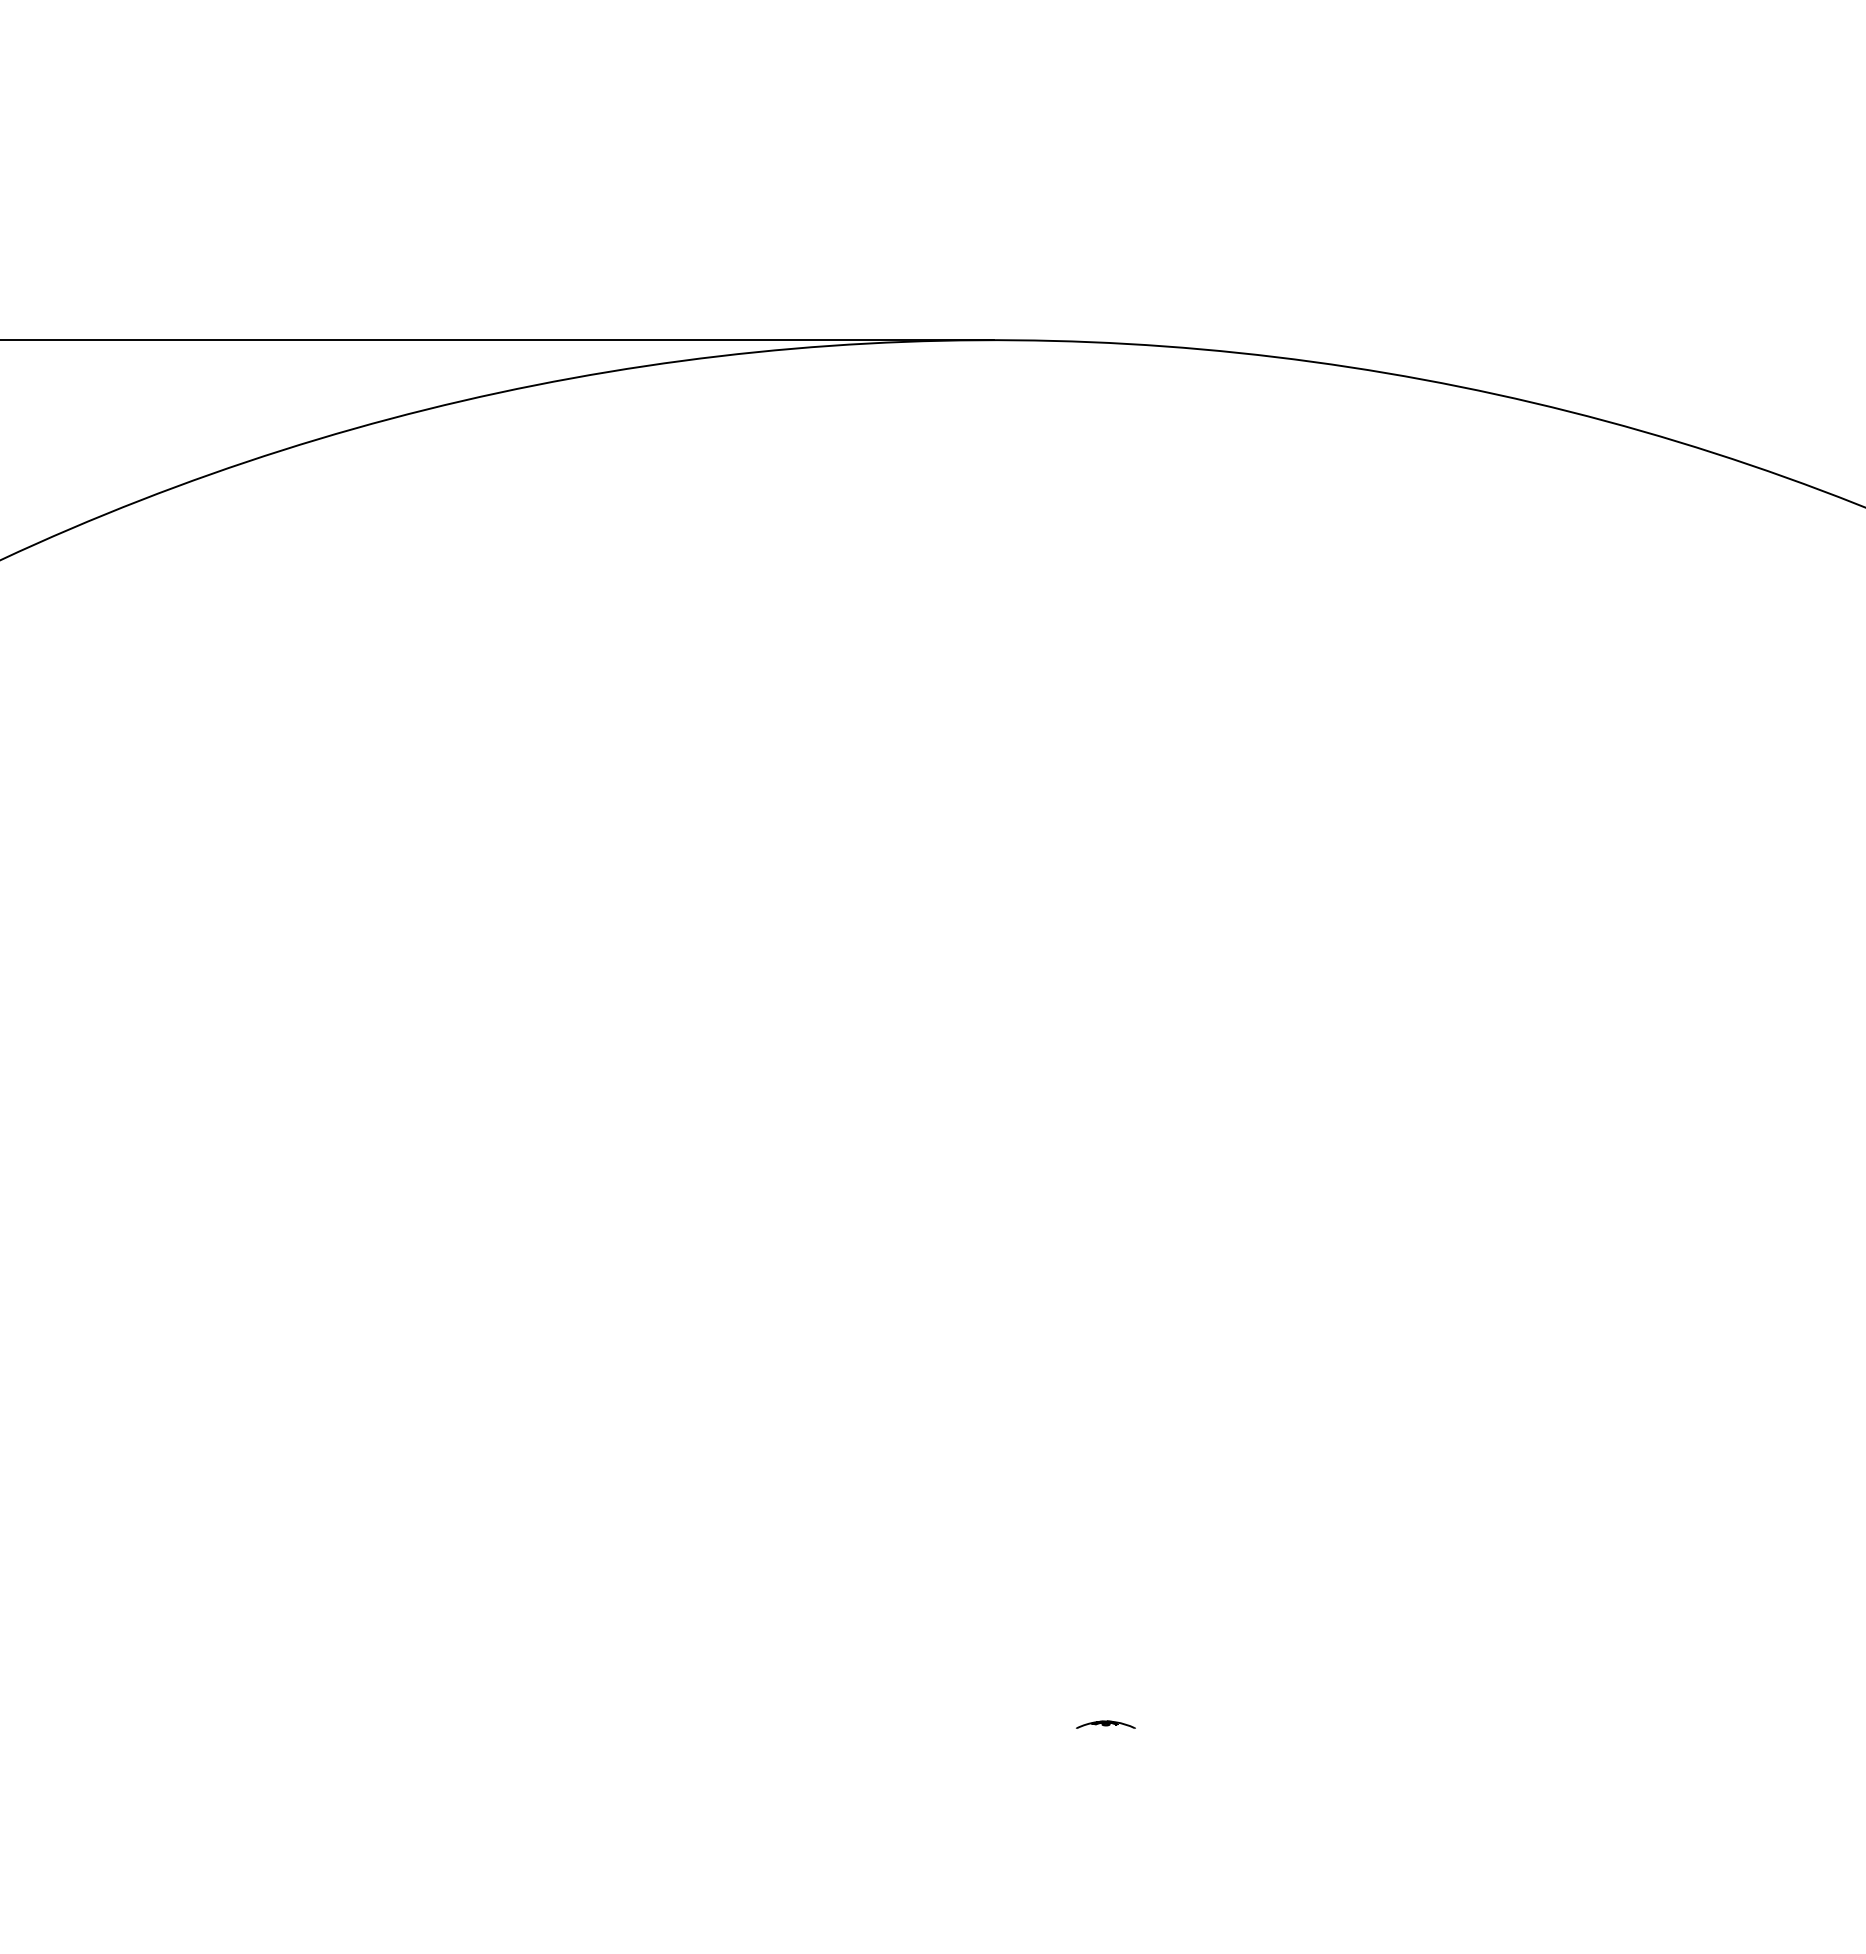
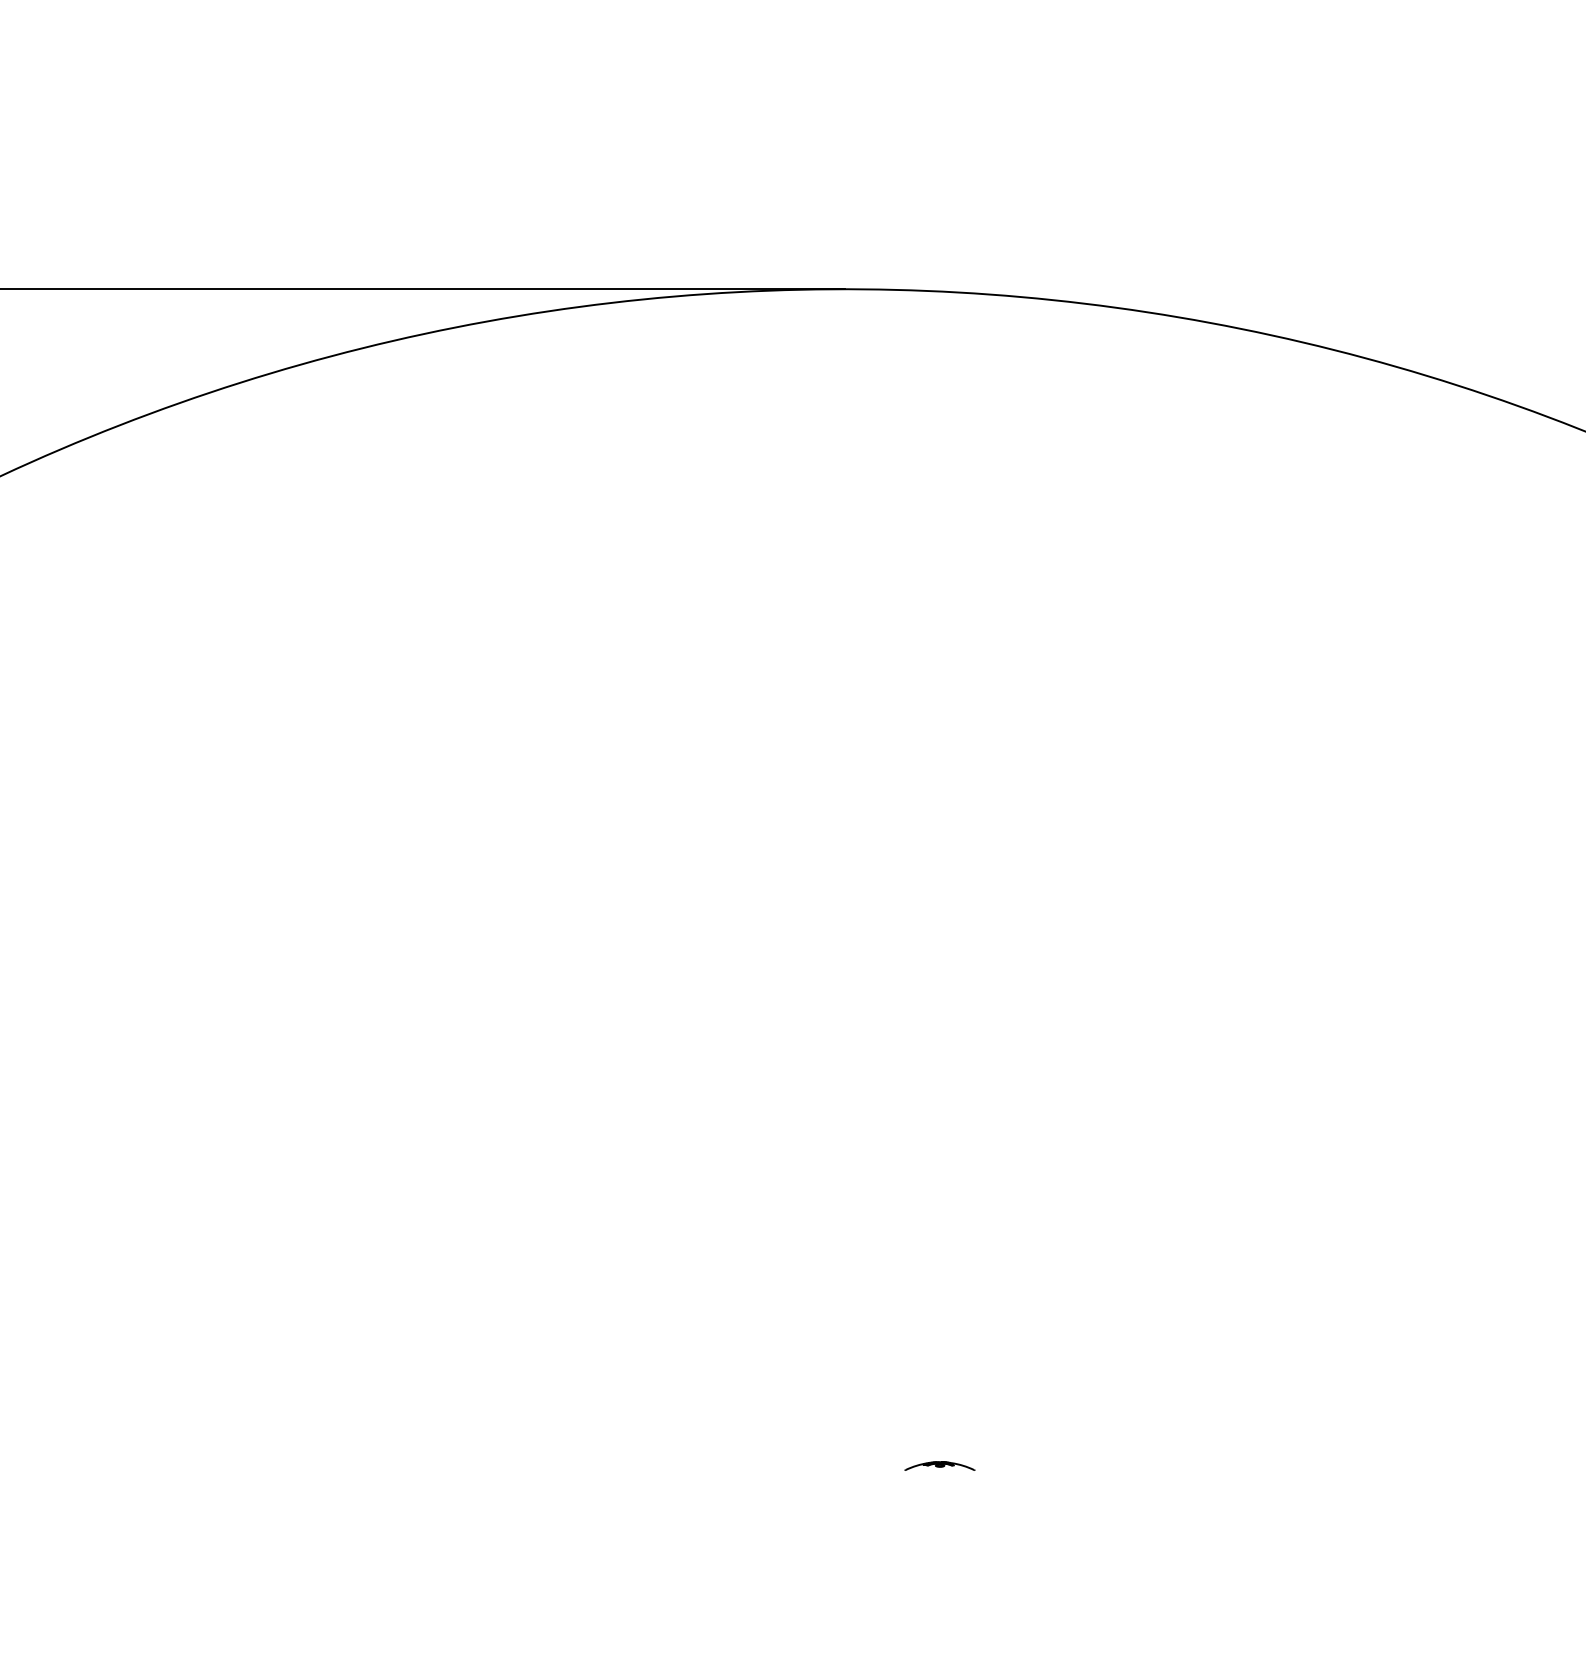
part: (1105, 1724) -> (939, 1465), size x1.4

